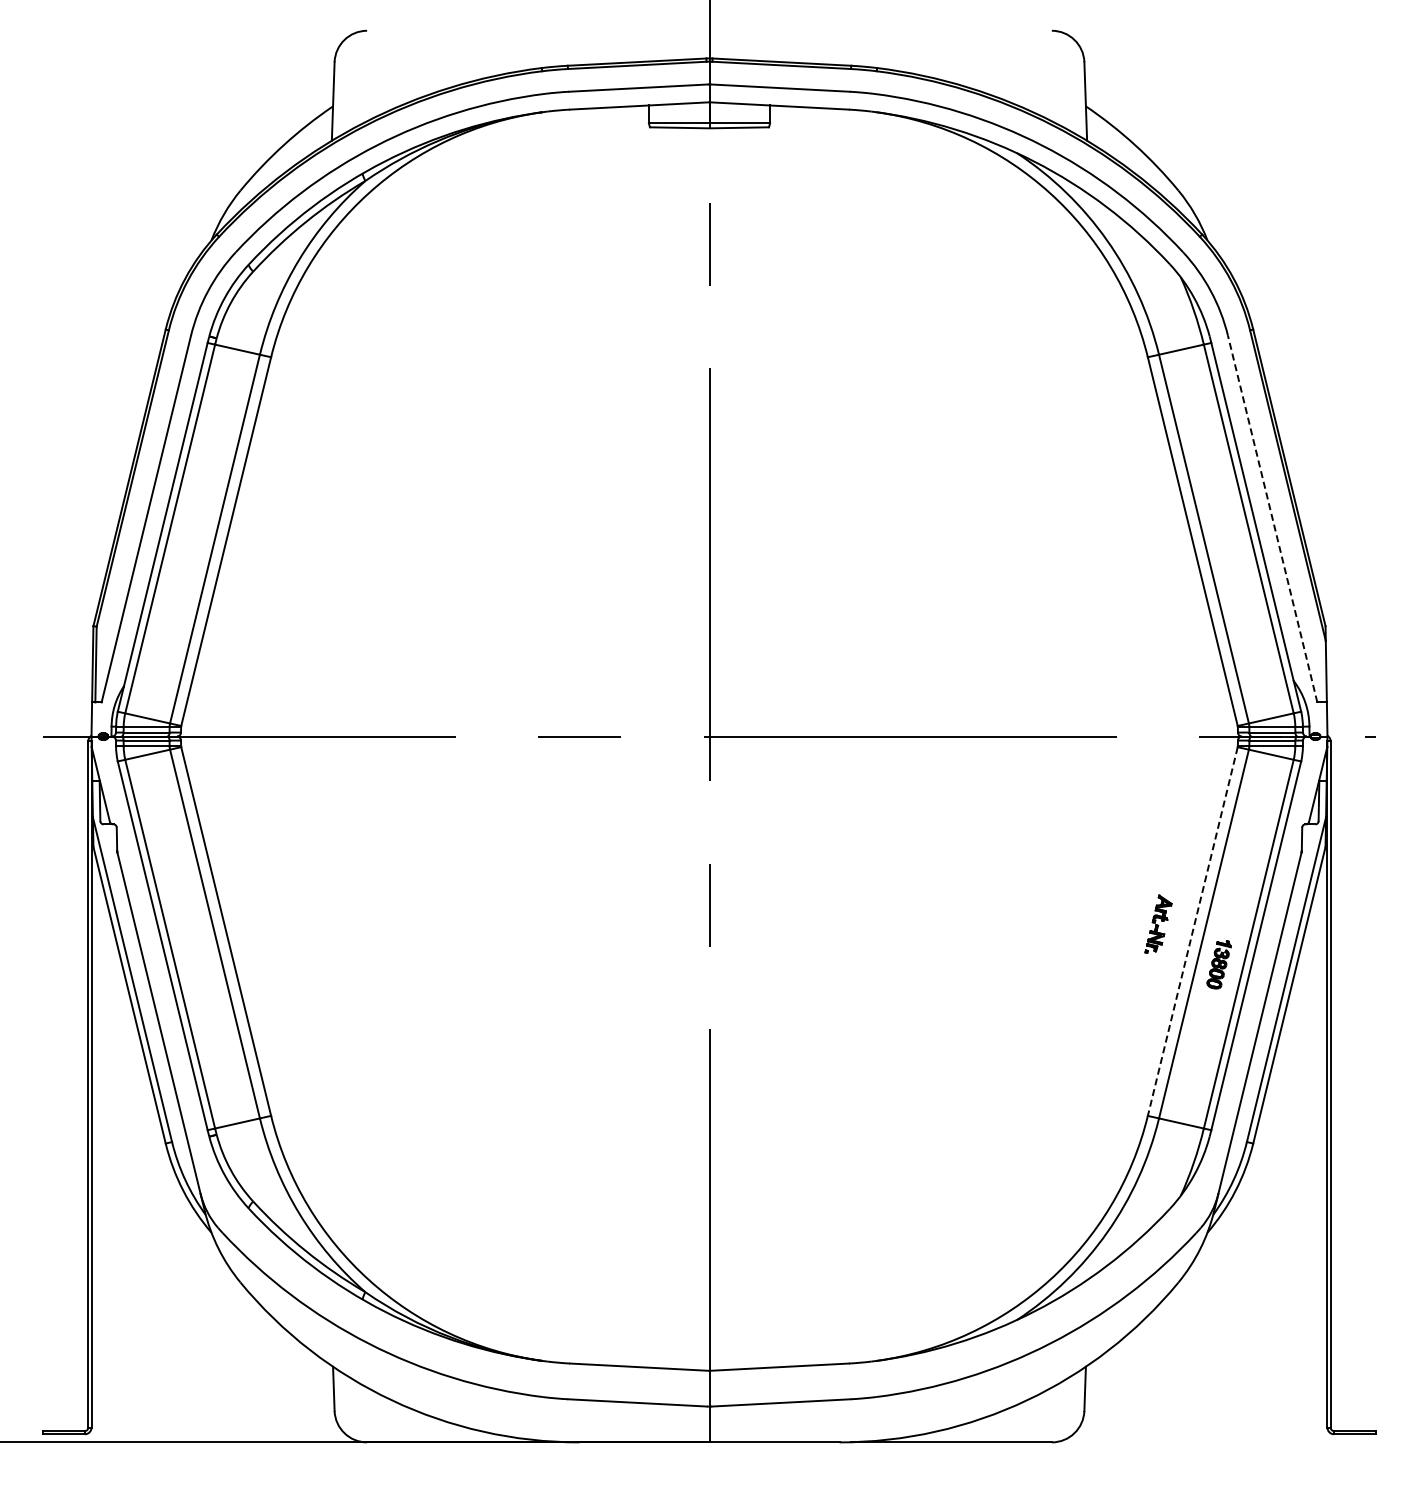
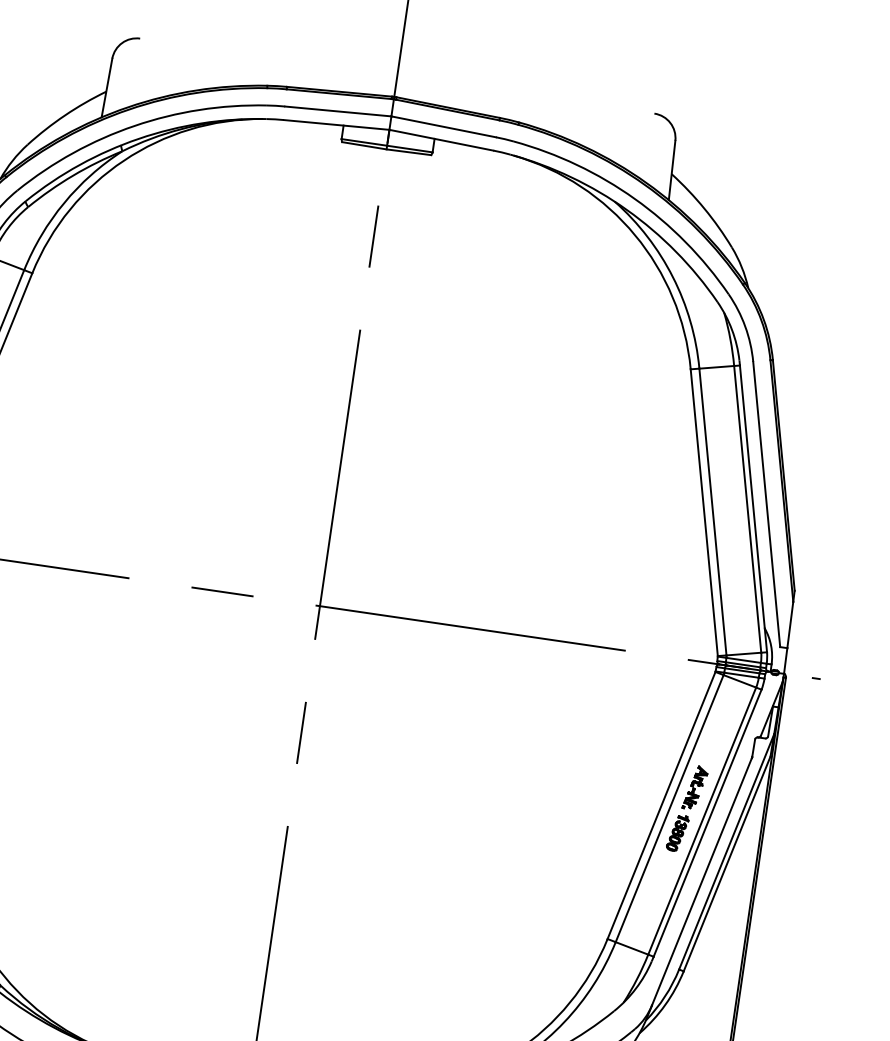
line: (1272, 519) -> (766, 504), dashed -> solid
part: (1158, 923) -> (695, 787), moved
line: (1192, 931) -> (661, 805), dashed -> solid

